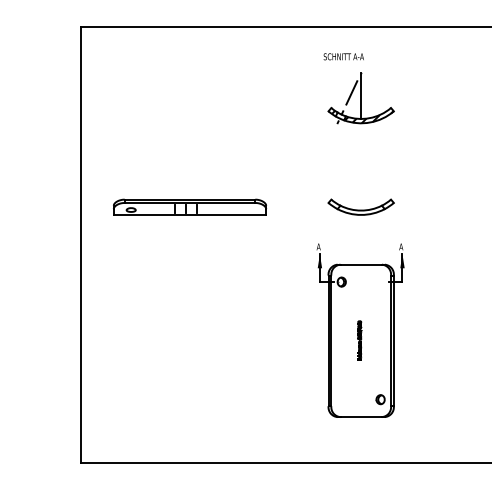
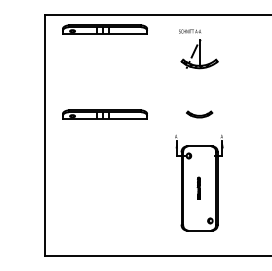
part: (188, 53) -> (104, 29), added
part: (360, 206) -> (199, 114), size x0.7

